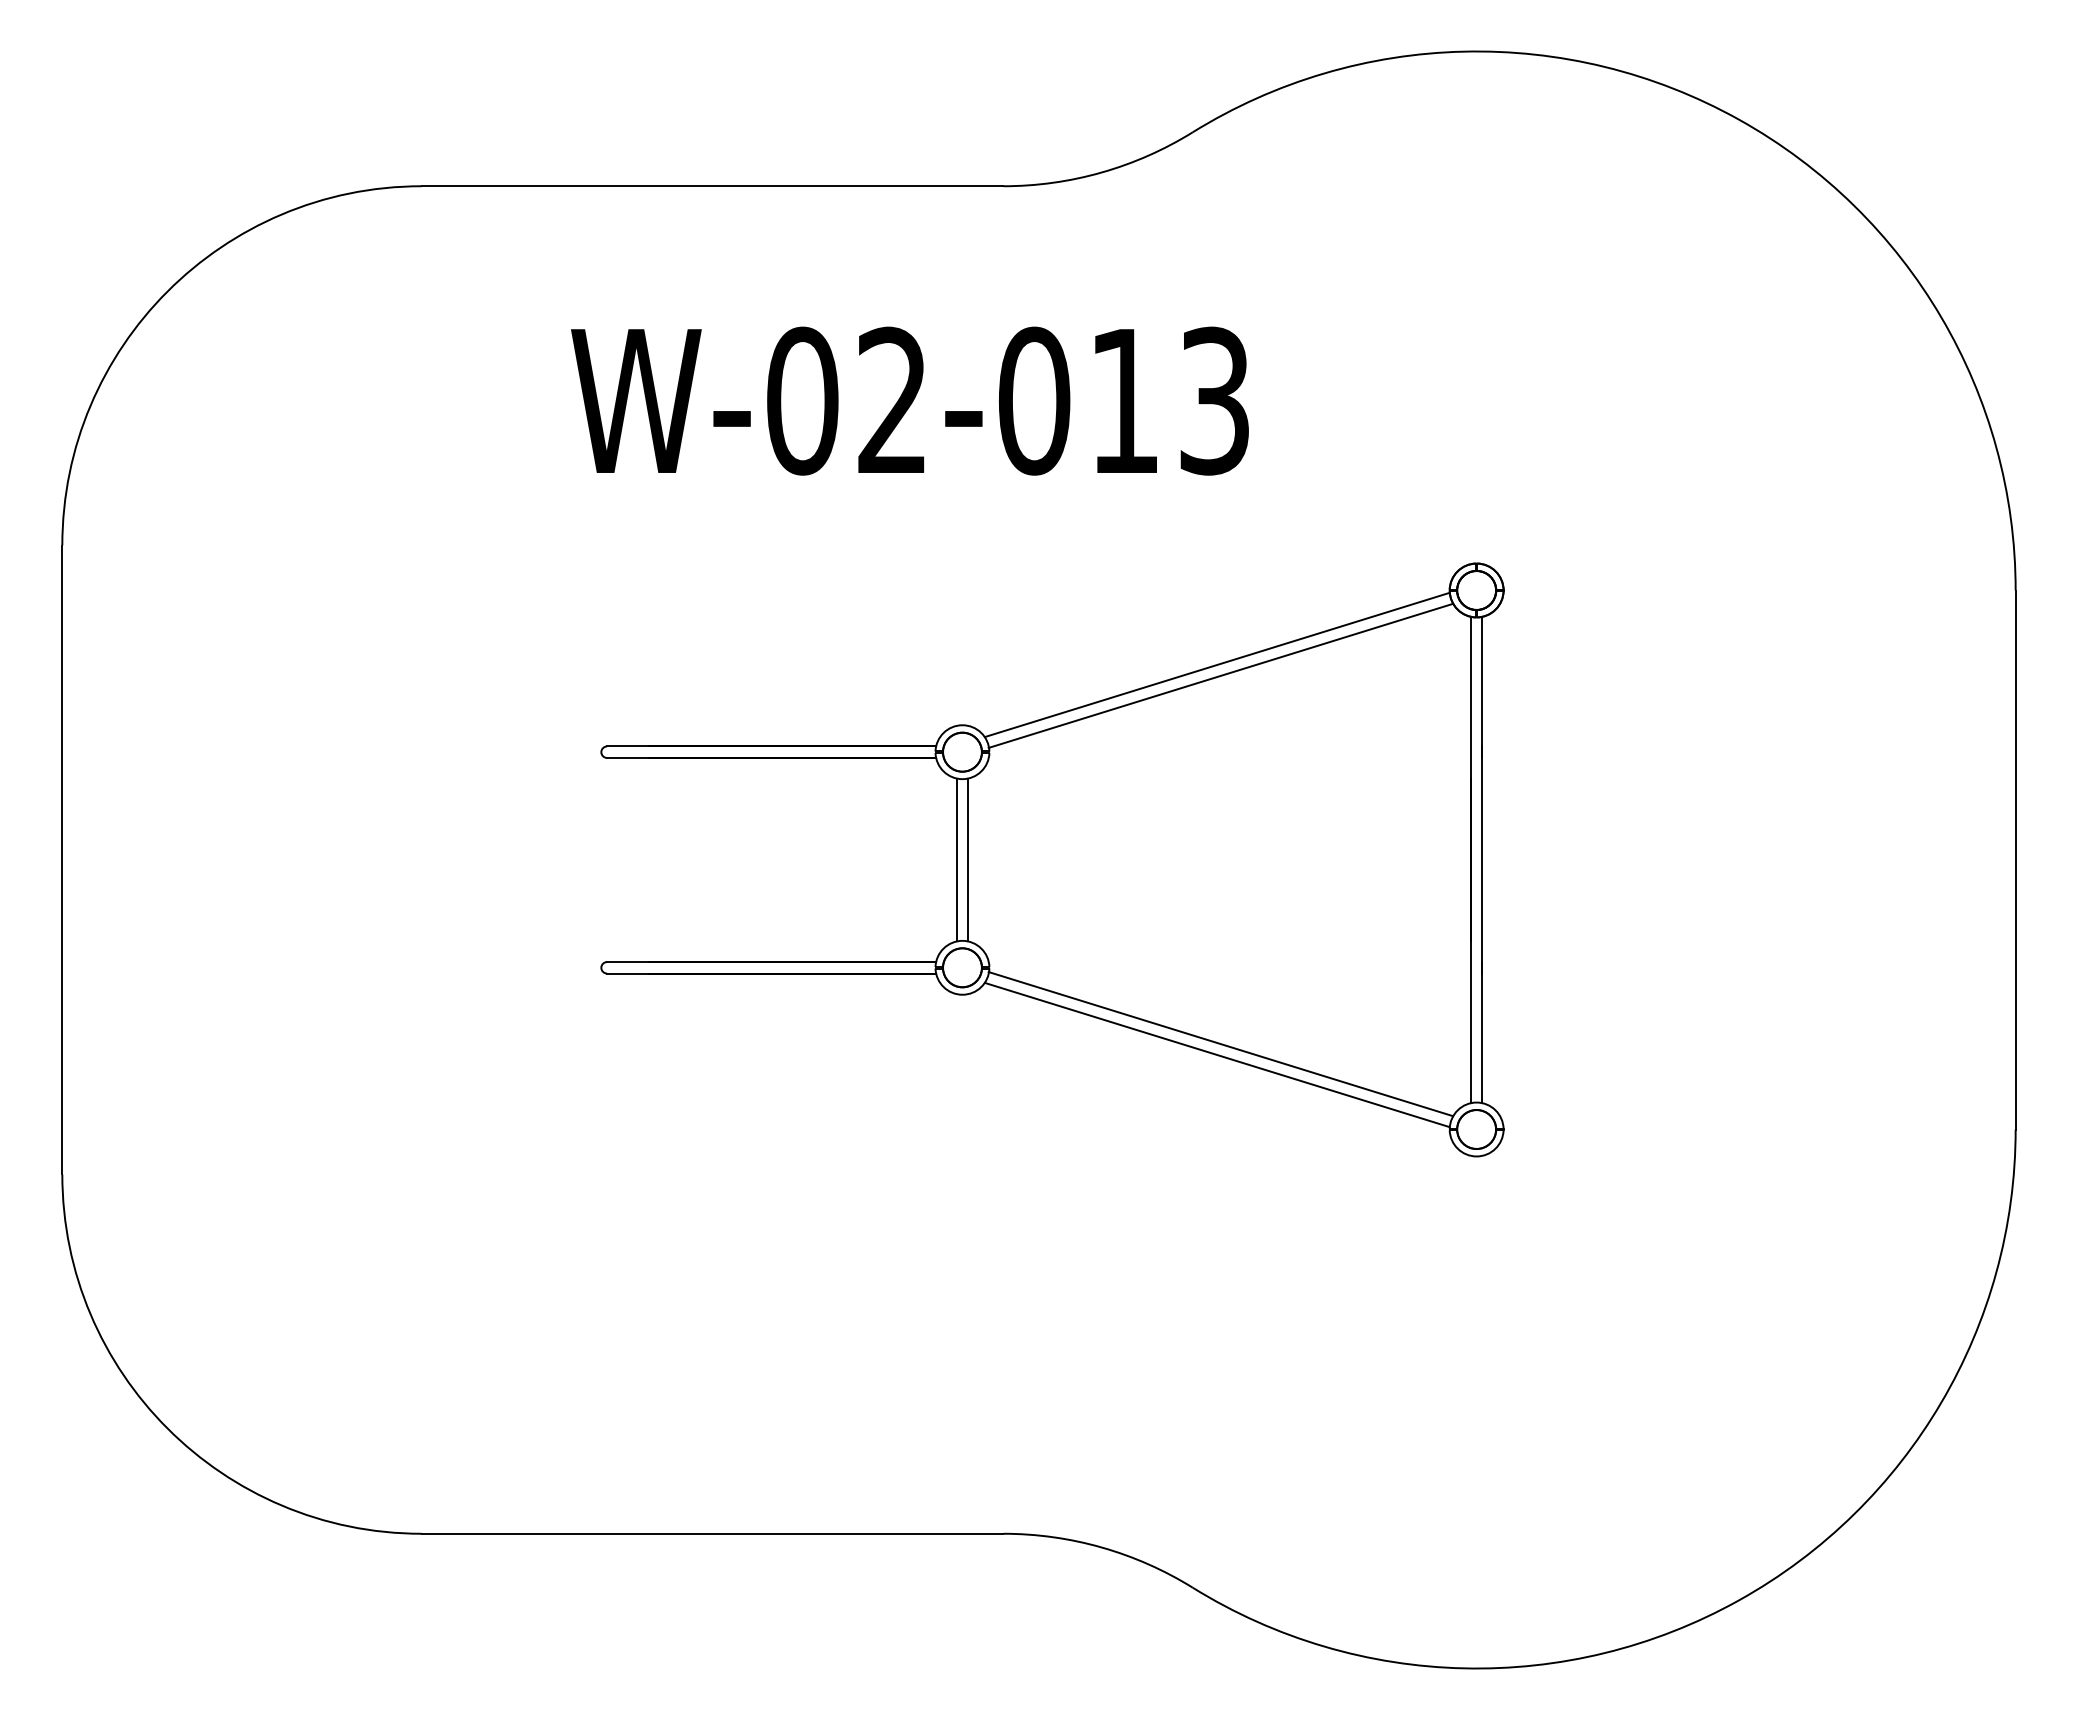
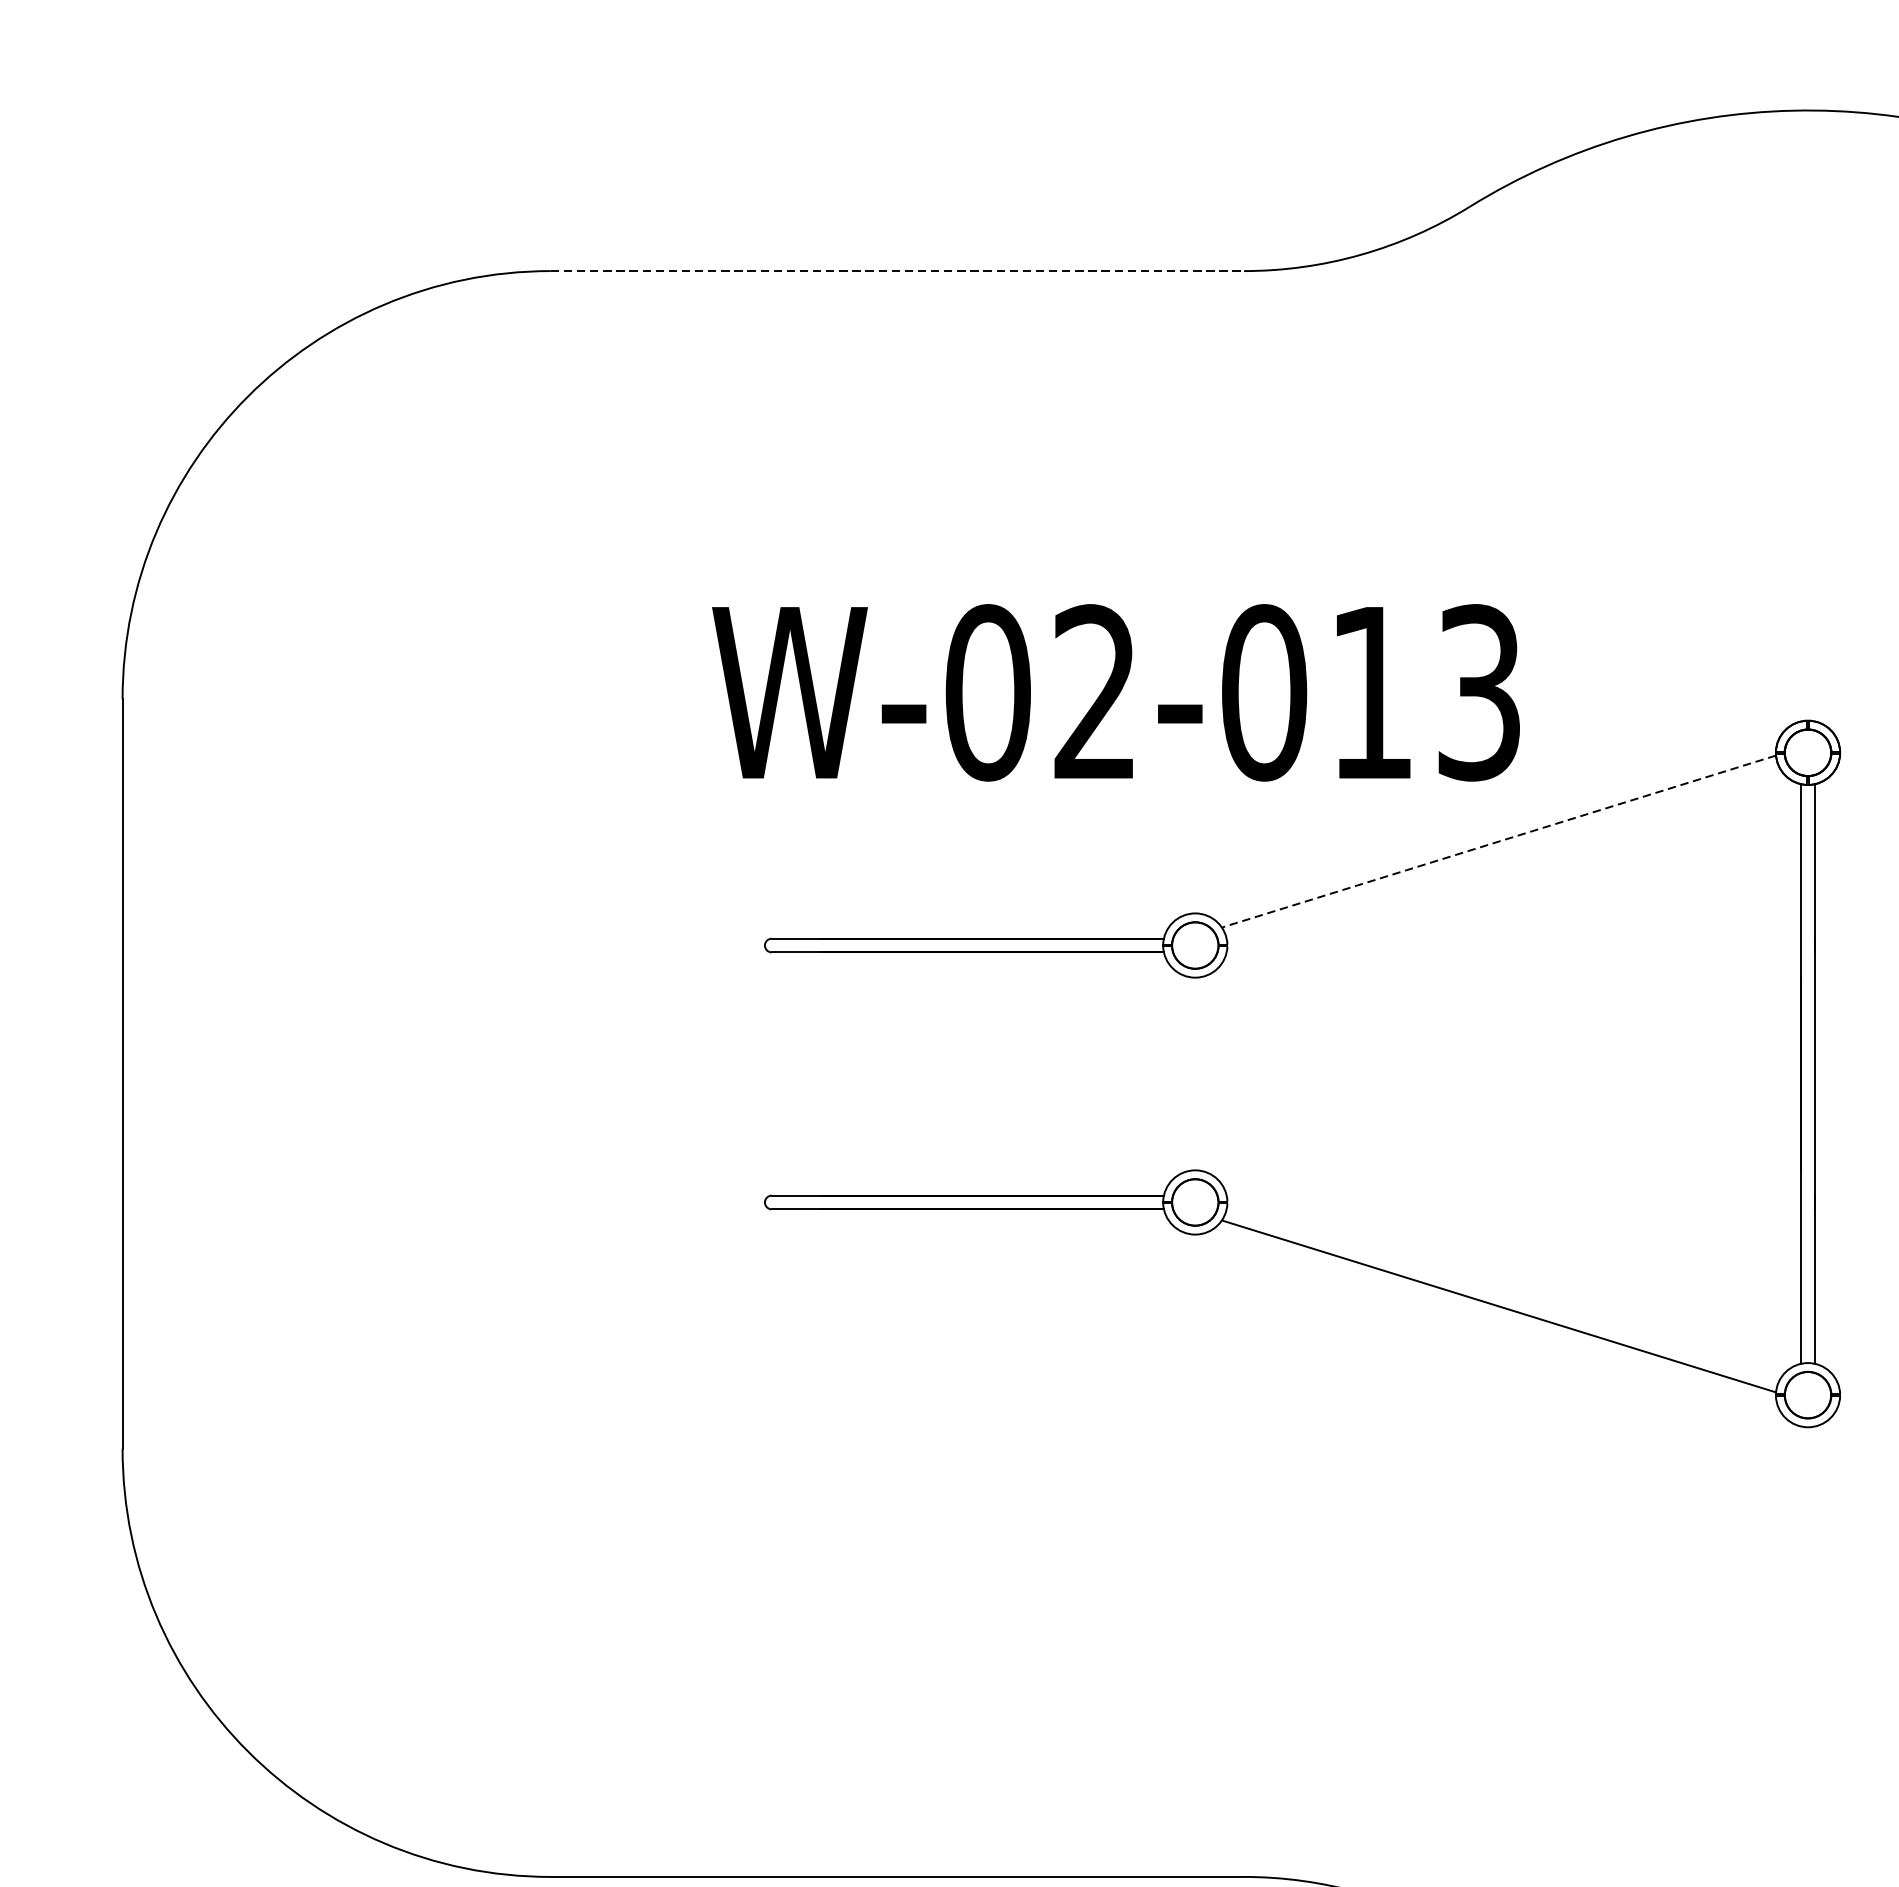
line: (712, 186) -> (897, 271), solid -> dashed
text: (909, 400) -> (1115, 692), moved
line: (1217, 665) -> (1499, 842), solid -> dashed
line: (1220, 675) -> (1502, 854), removed
line: (956, 859) -> (1188, 1073), removed
line: (968, 859) -> (1202, 1073), removed
line: (1220, 1044) -> (1502, 1293), removed

